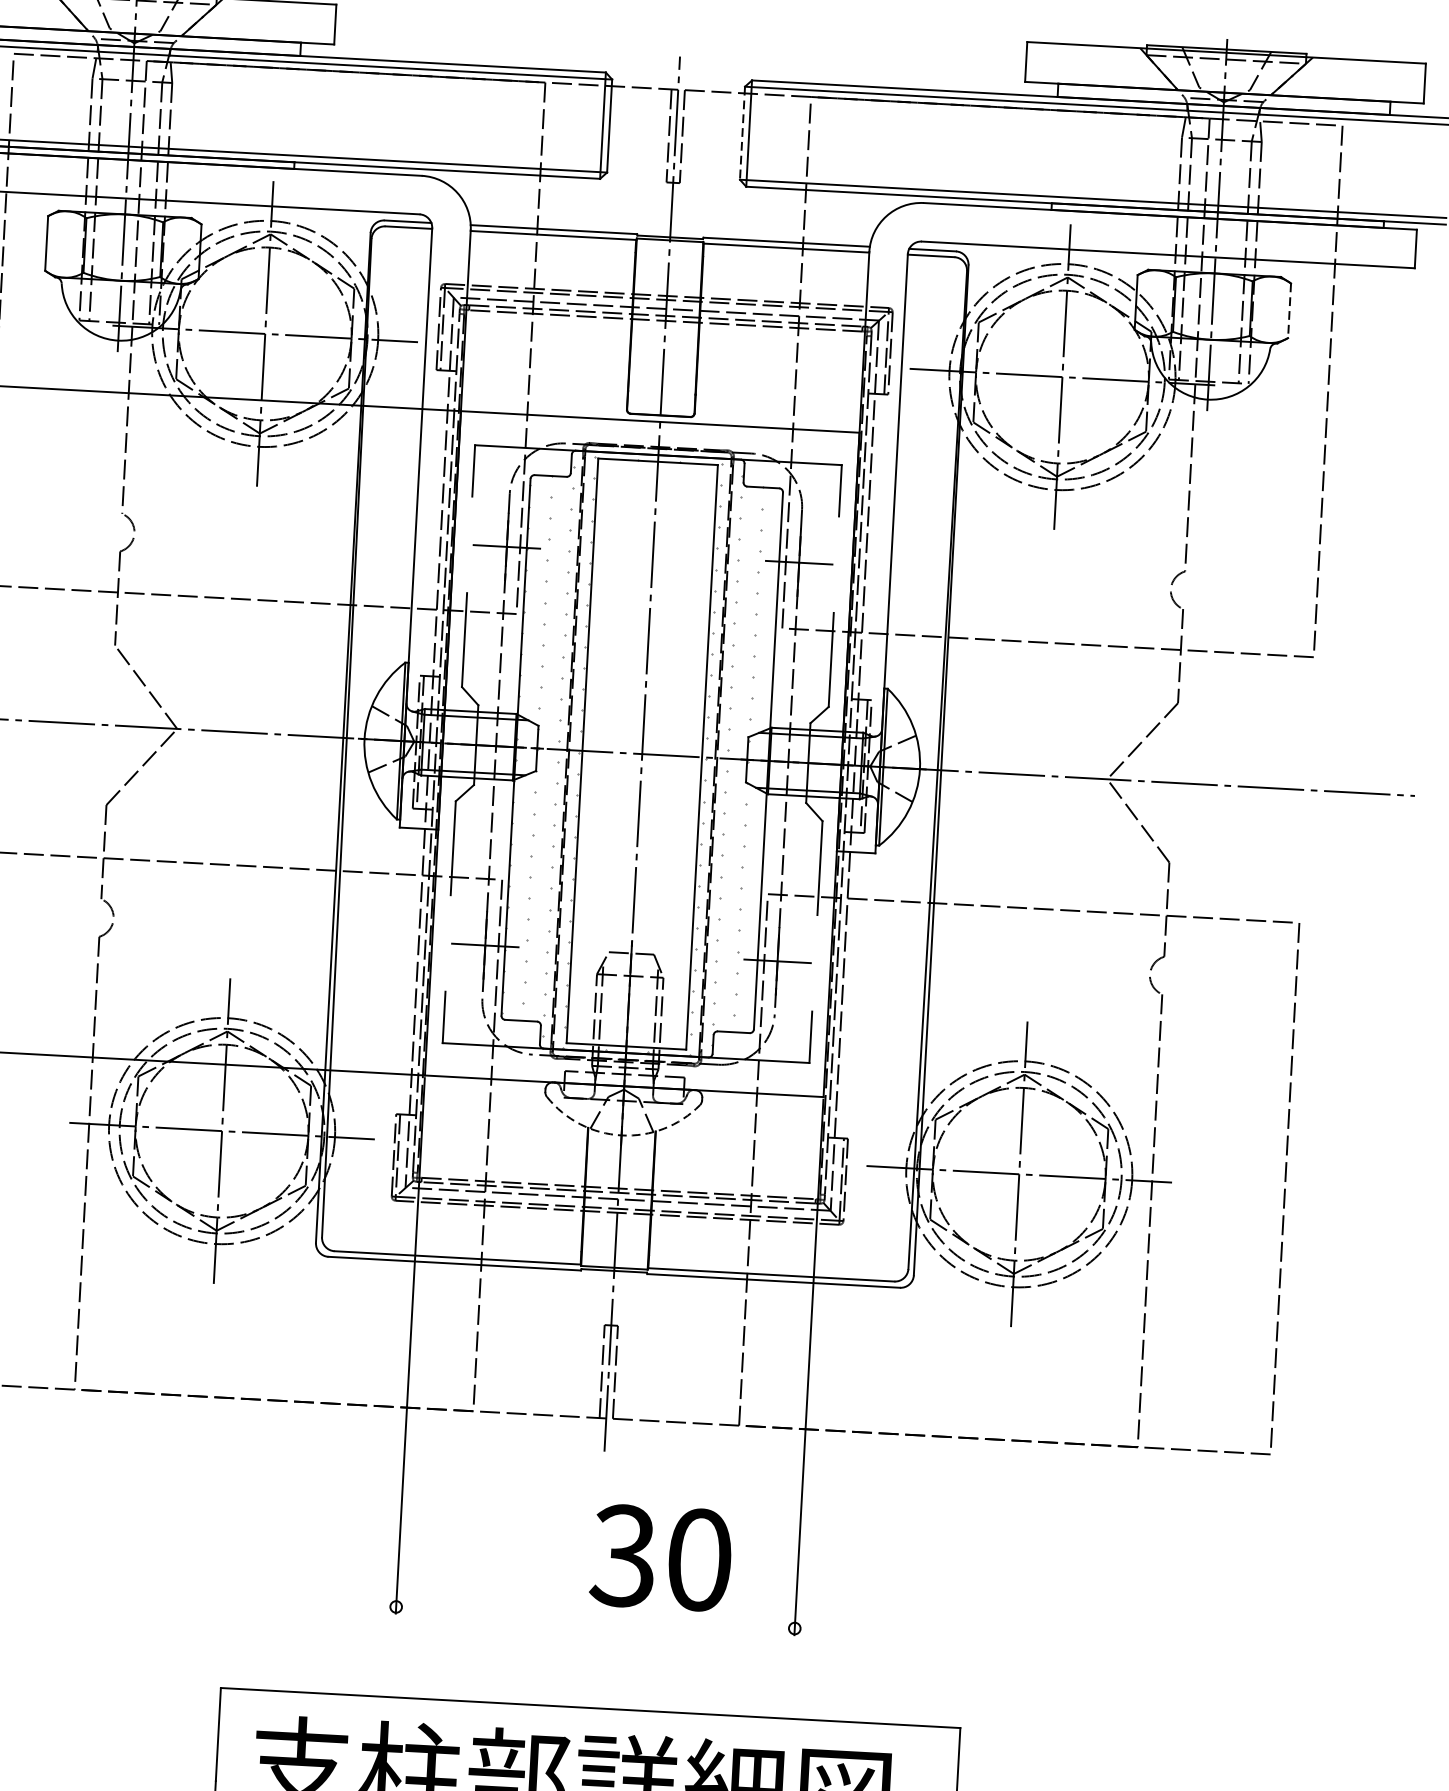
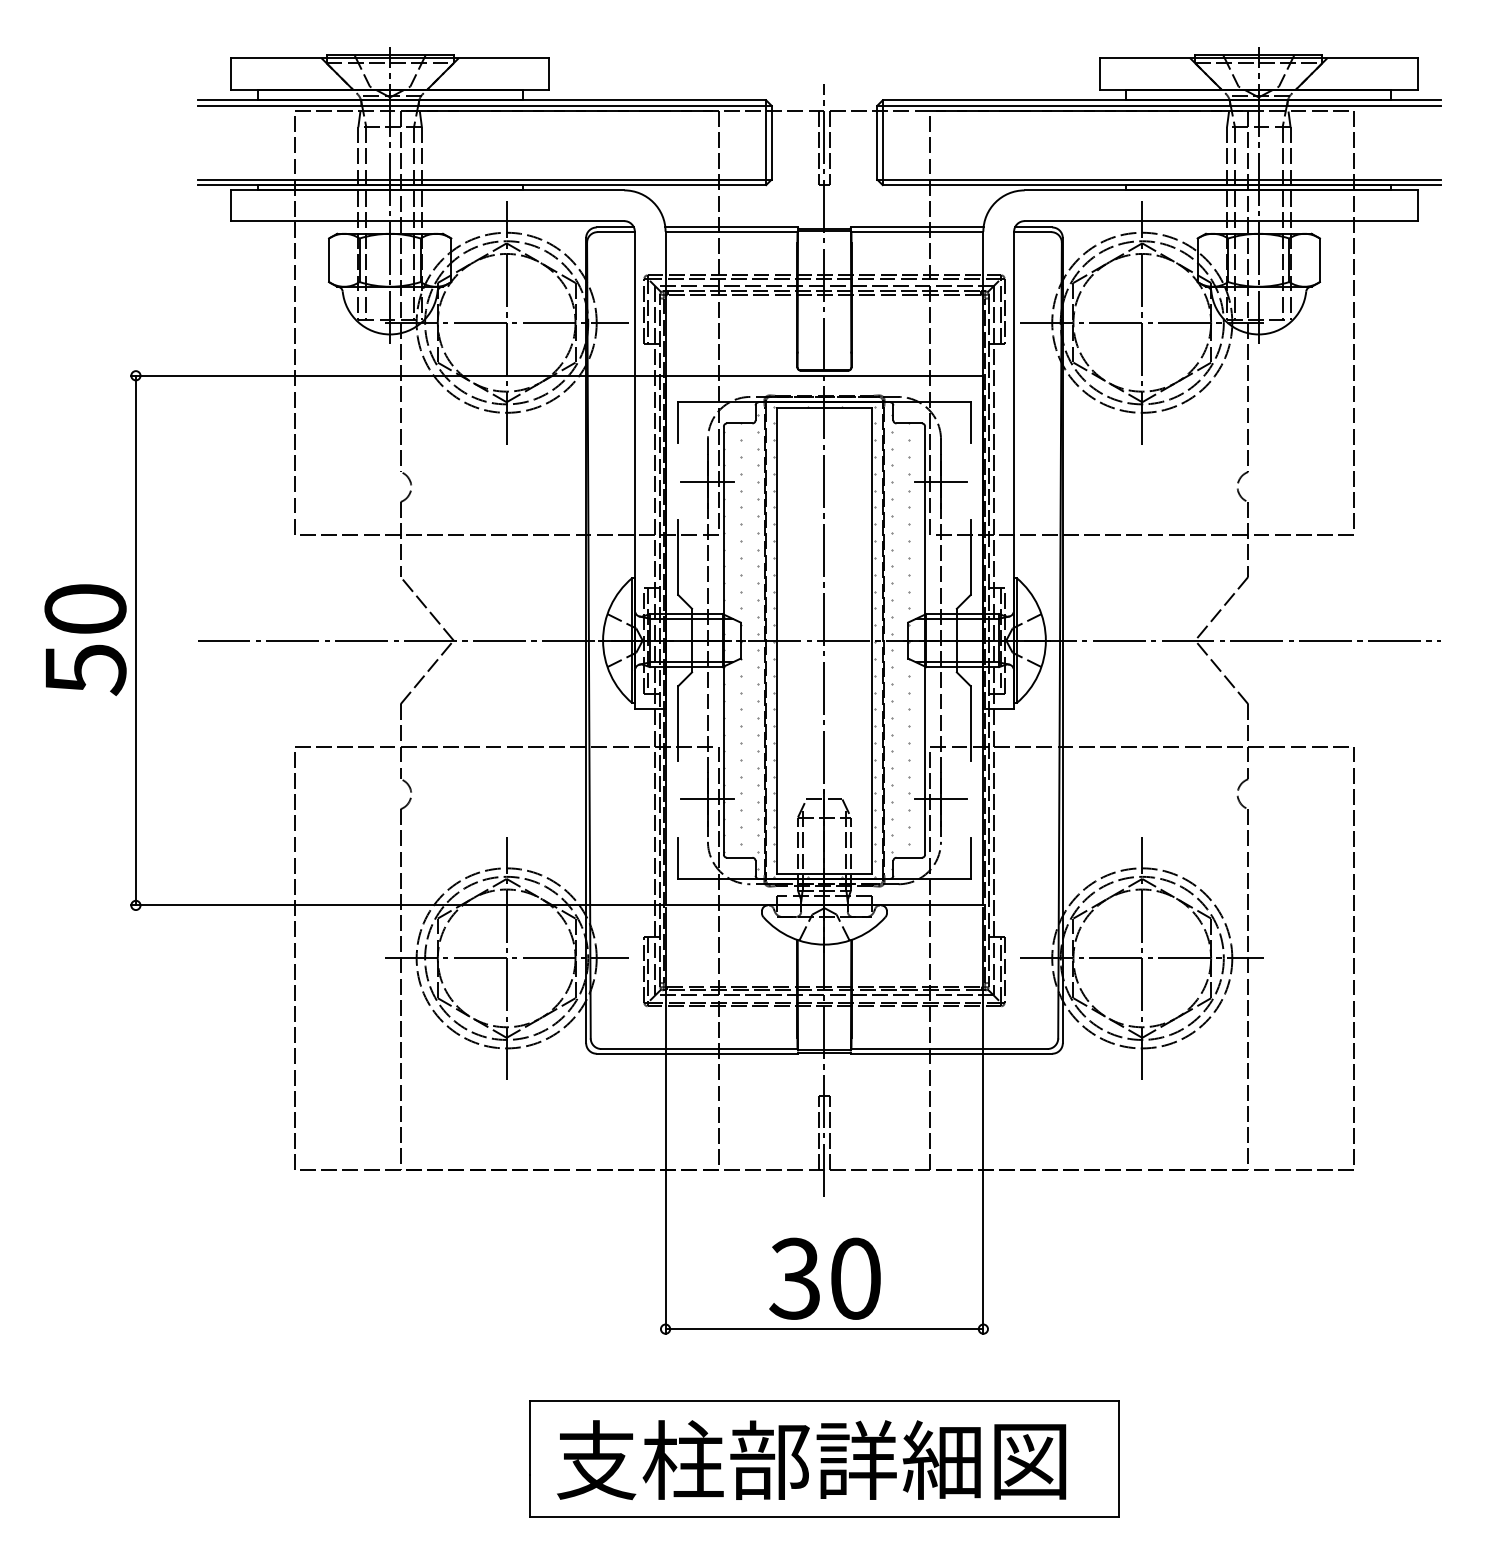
line: (742, 134) -> (877, 143), dashed -> solid
line: (1288, 311) -> (1319, 260), dashed -> solid
arc: (621, 1135) -> (824, 944), dashed -> solid
text: (660, 1557) -> (824, 1278), moved
line: (595, 1618) -> (824, 1329), added

